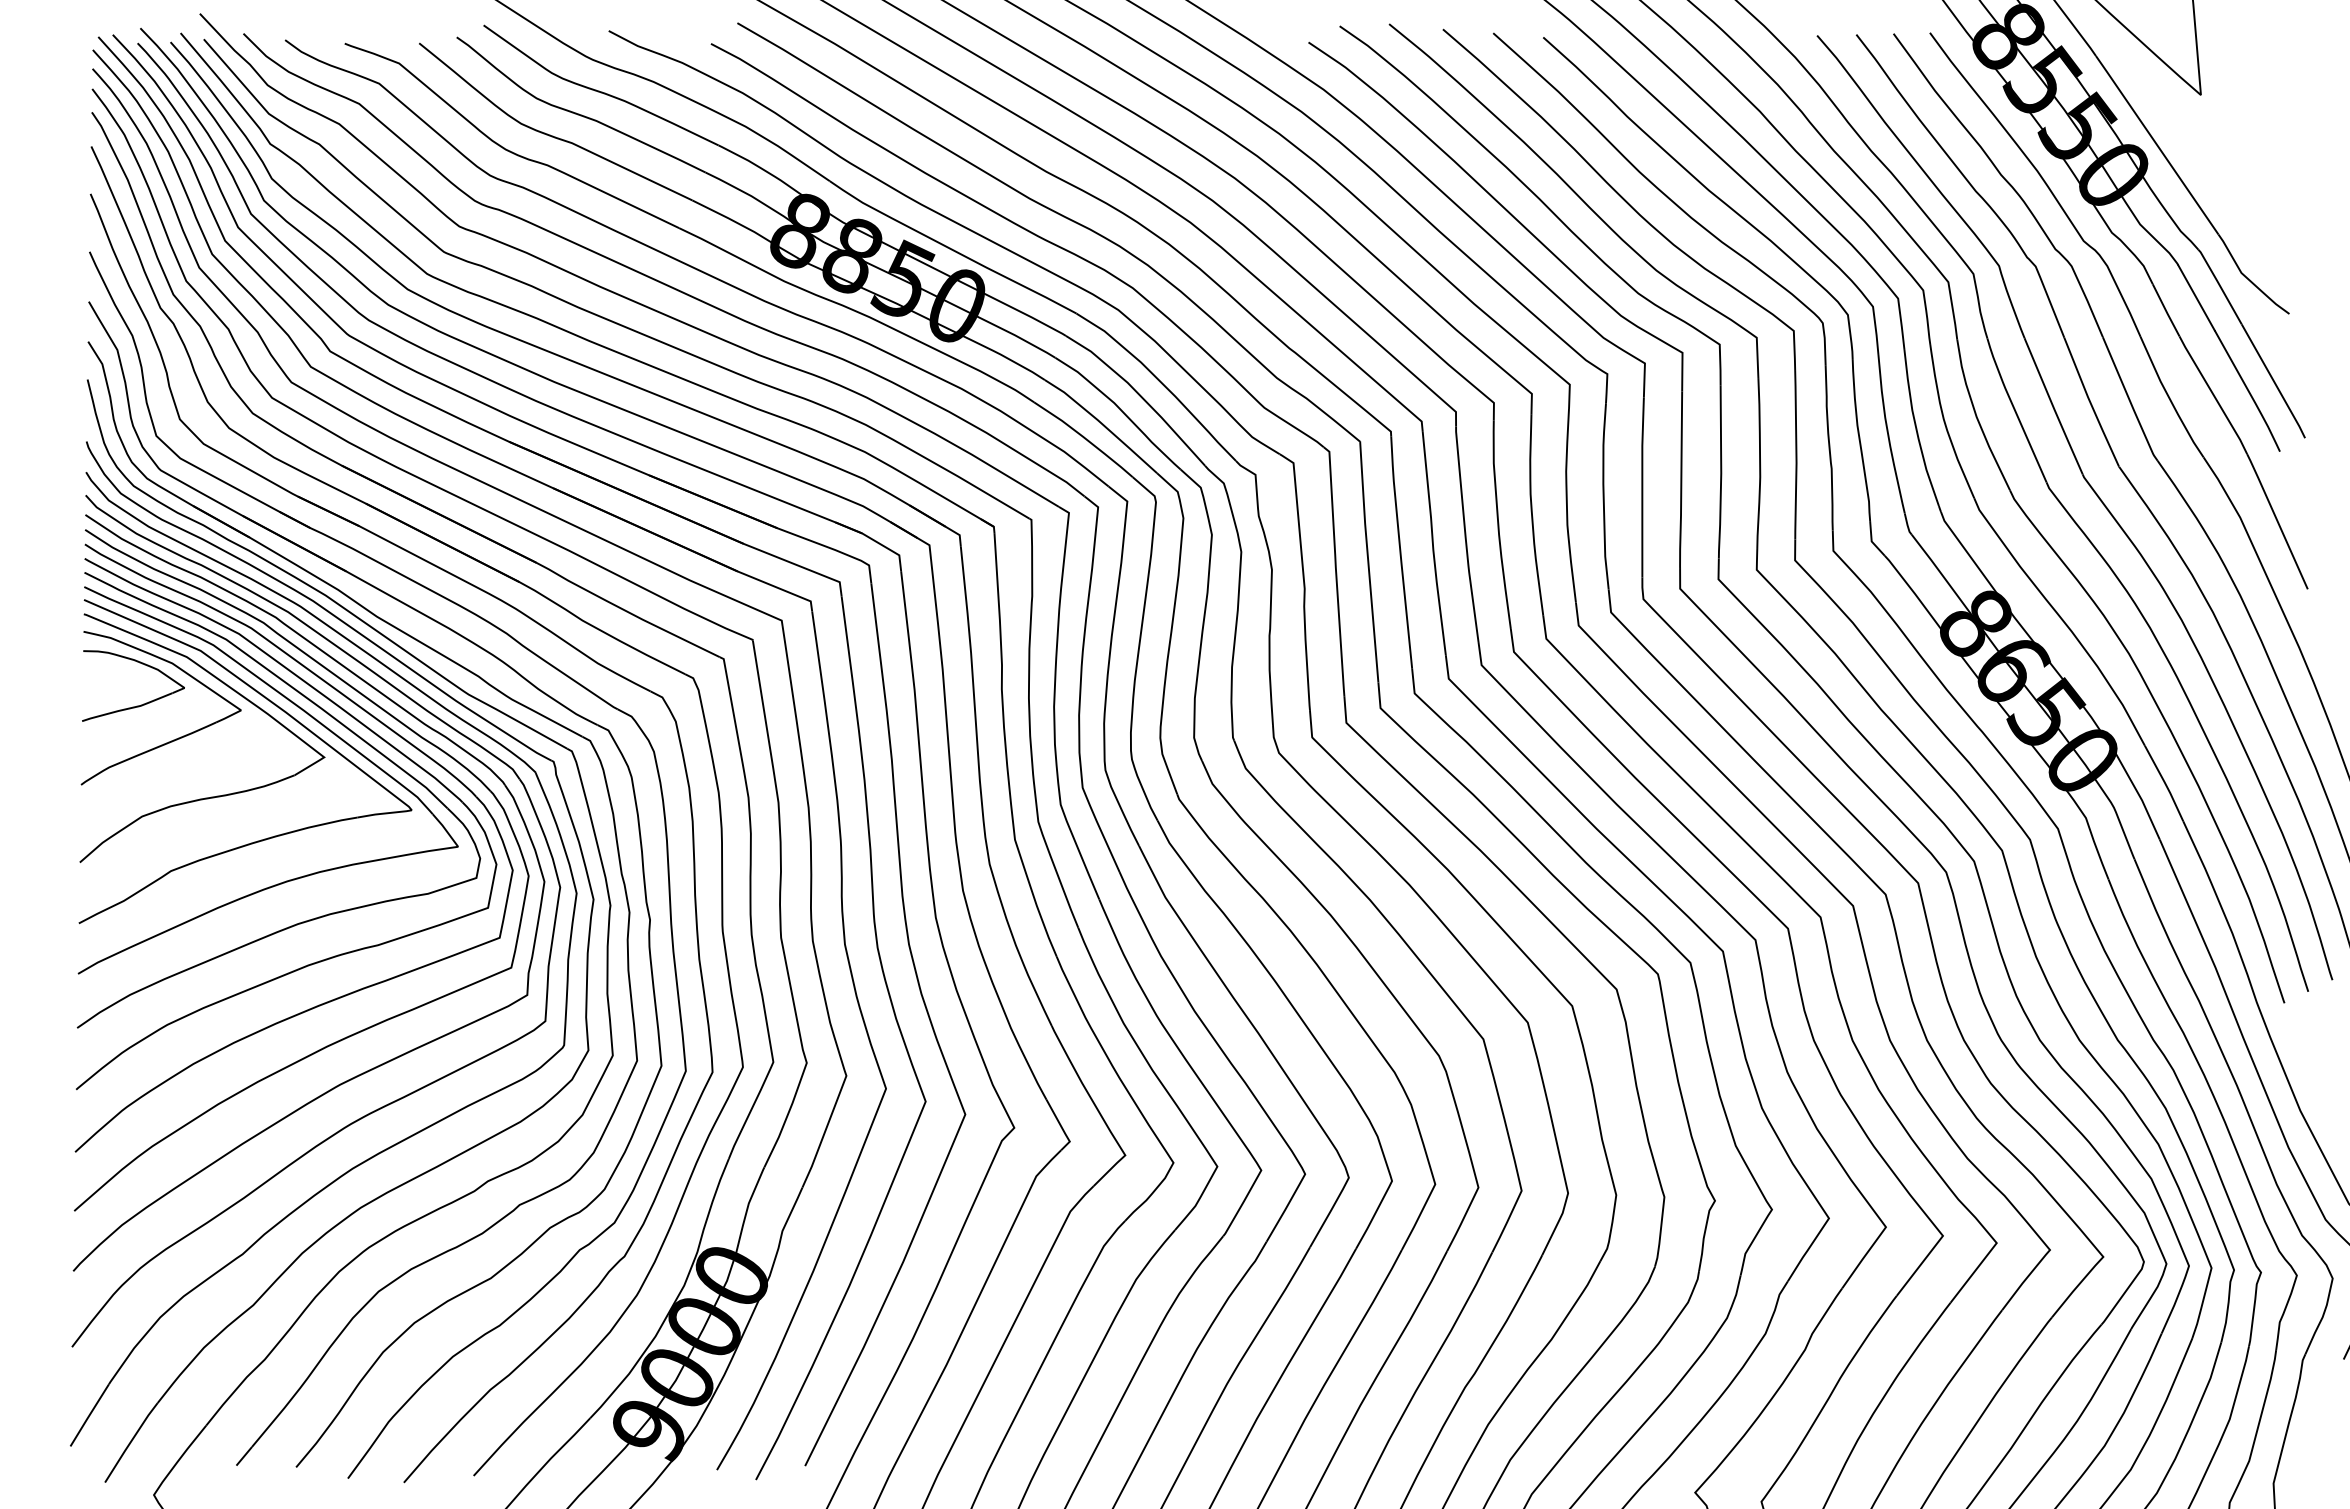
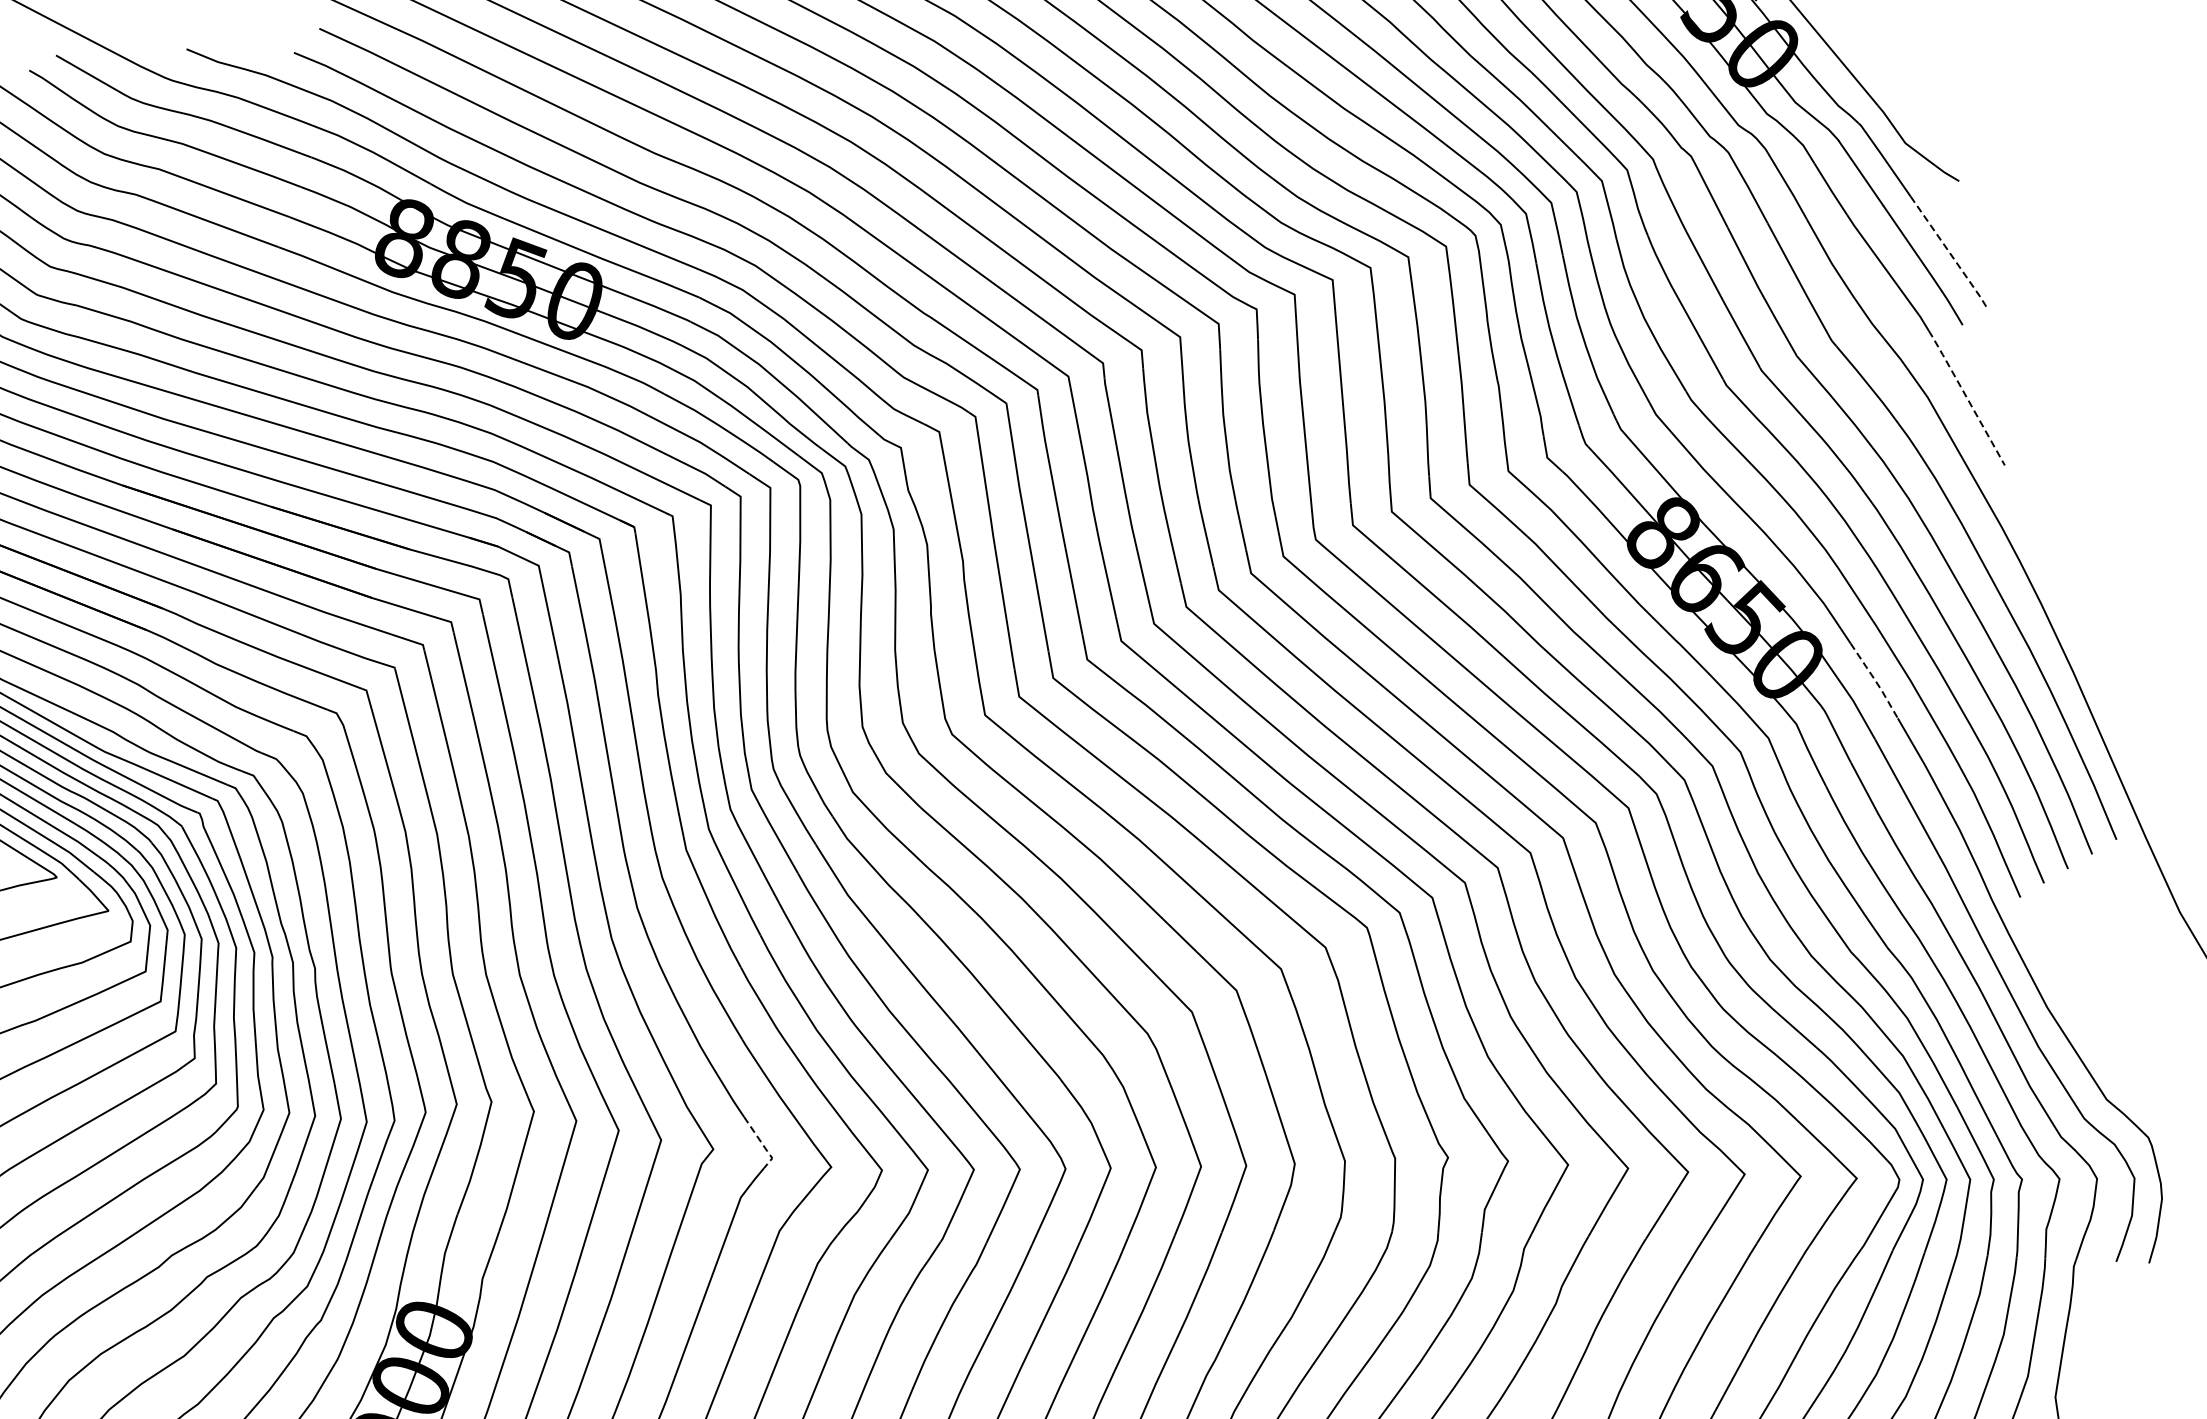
line: (2274, 382) -> (1950, 253), solid -> dashed
line: (2277, 520) -> (1966, 396), solid -> dashed
line: (2164, 782) -> (1874, 679), solid -> dashed
line: (1061, 1127) -> (762, 1144), solid -> dashed

